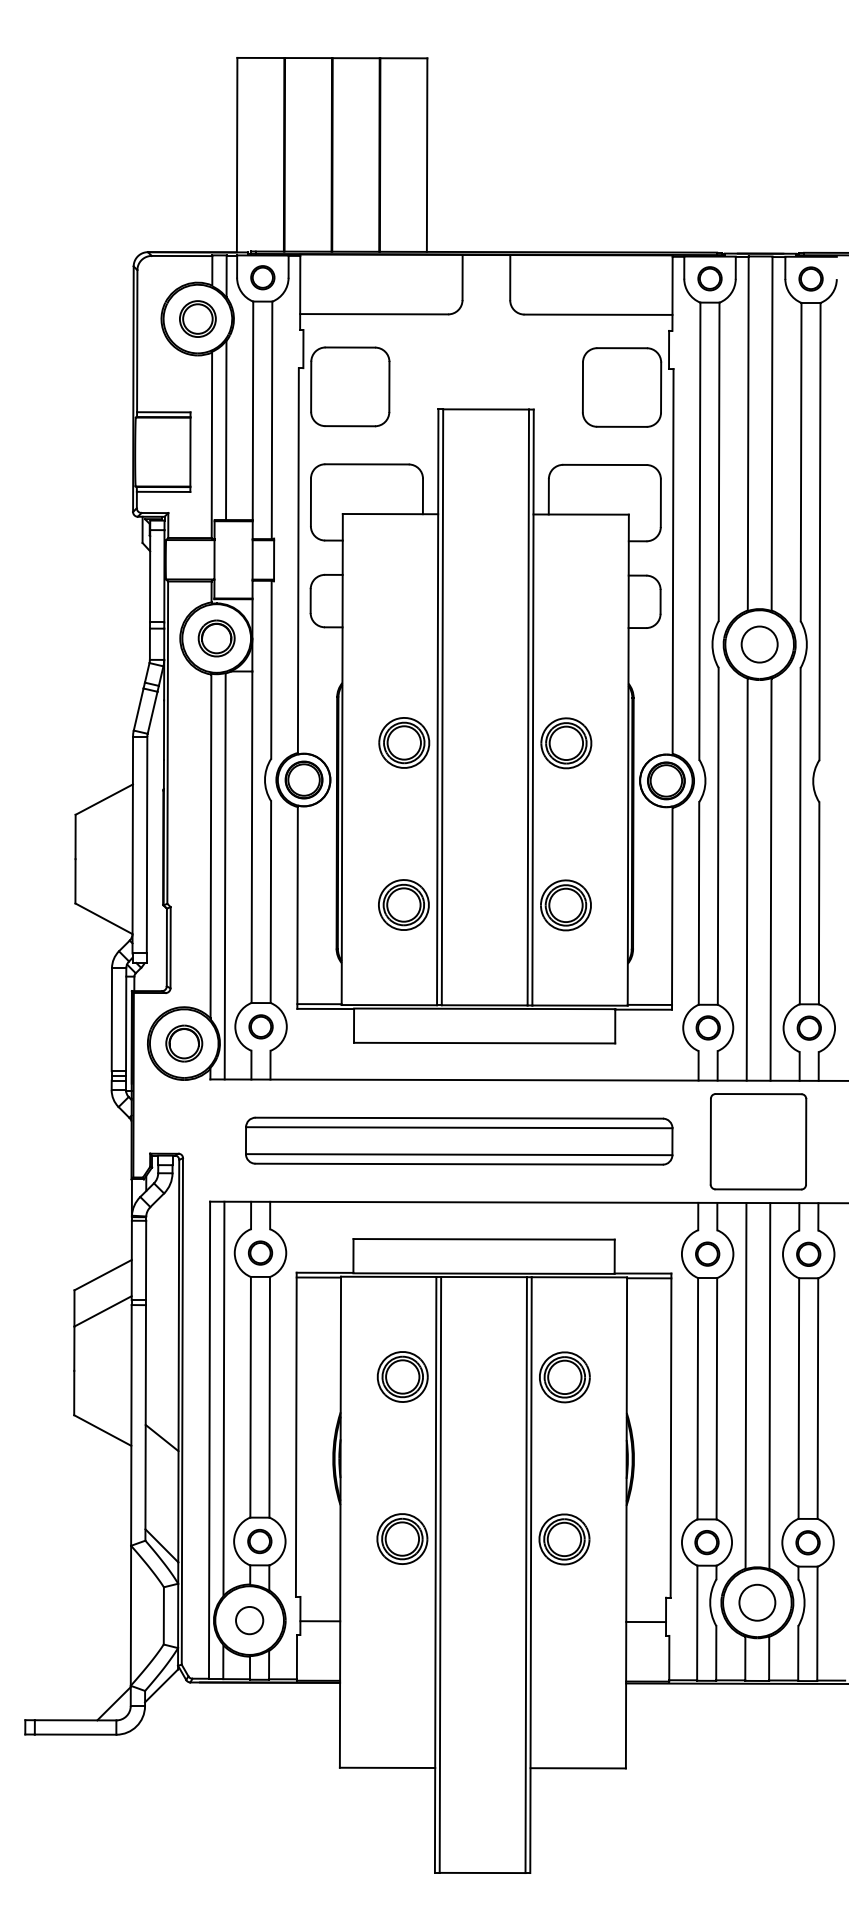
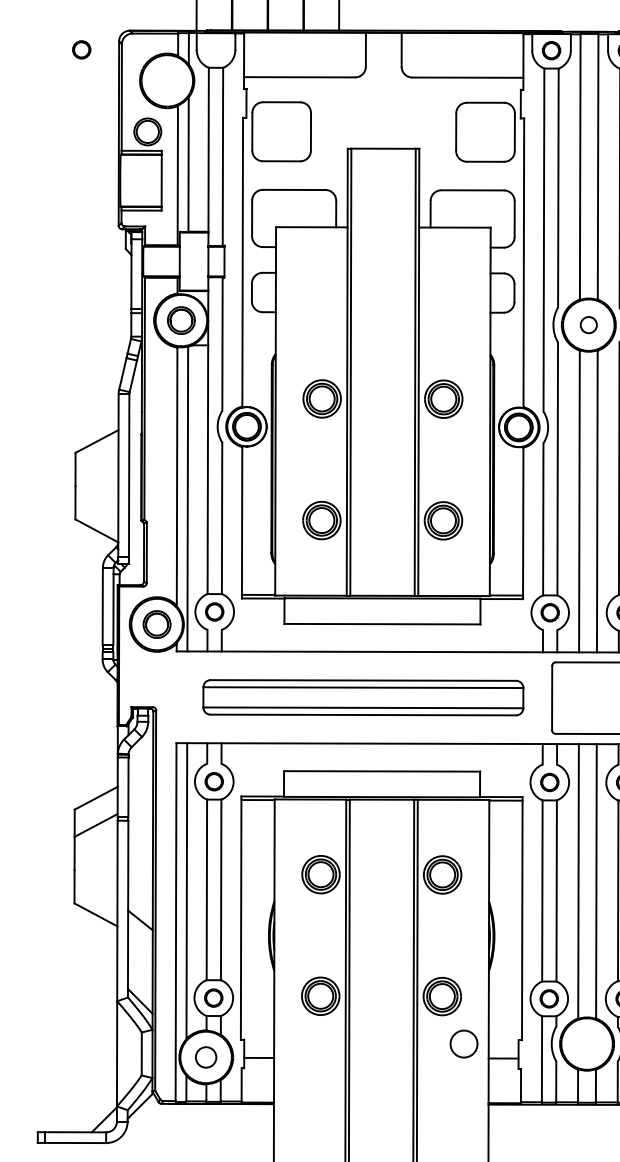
part: (262, 277) -> (81, 49), moved
part: (197, 318) -> (147, 131), moved
circle: (759, 644) -> (588, 325), size x0.6
circle: (757, 1602) -> (464, 1043), moved

